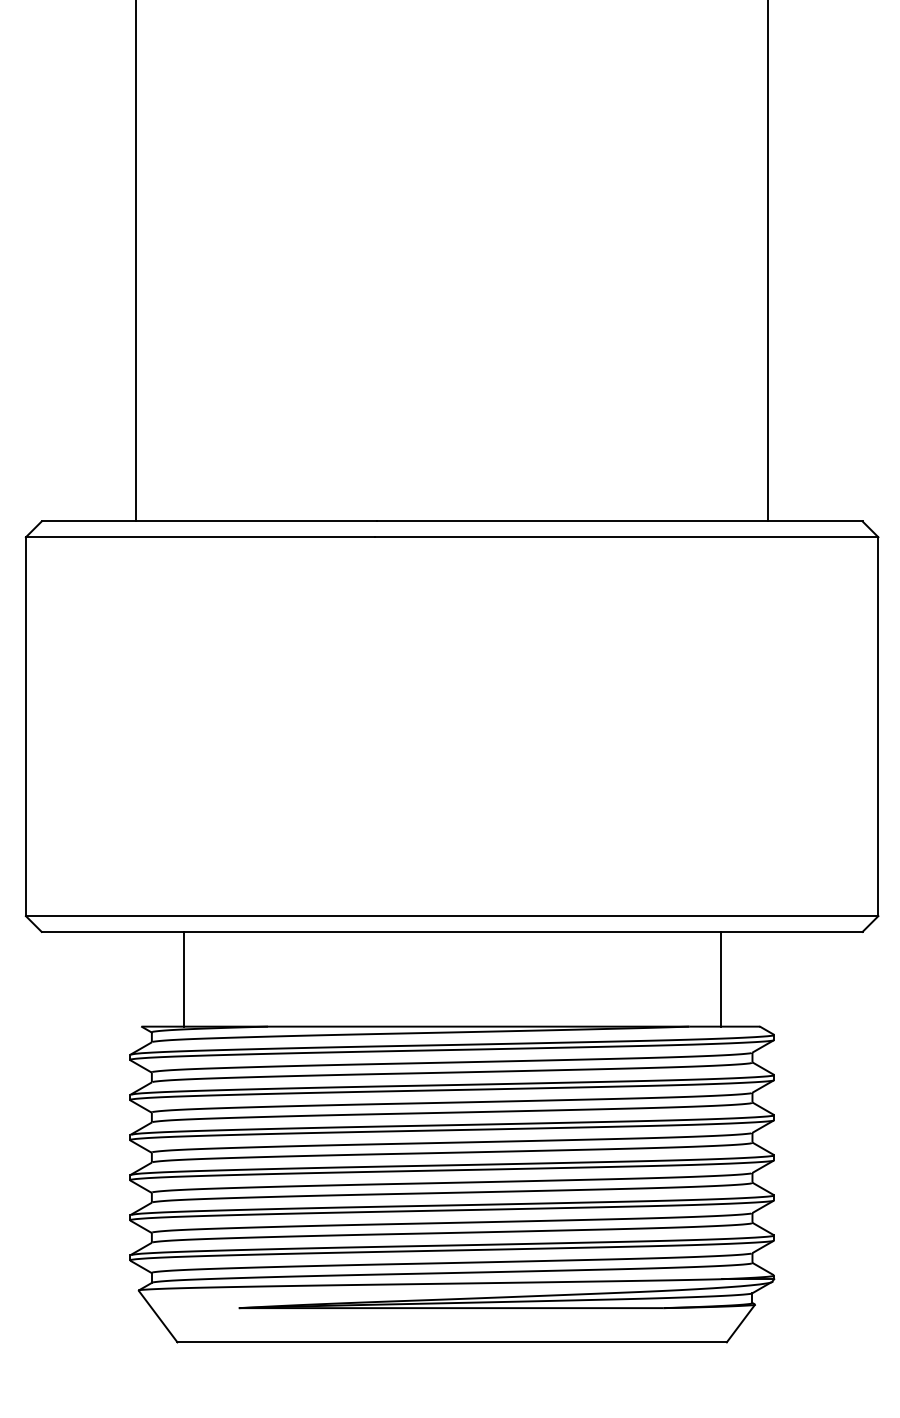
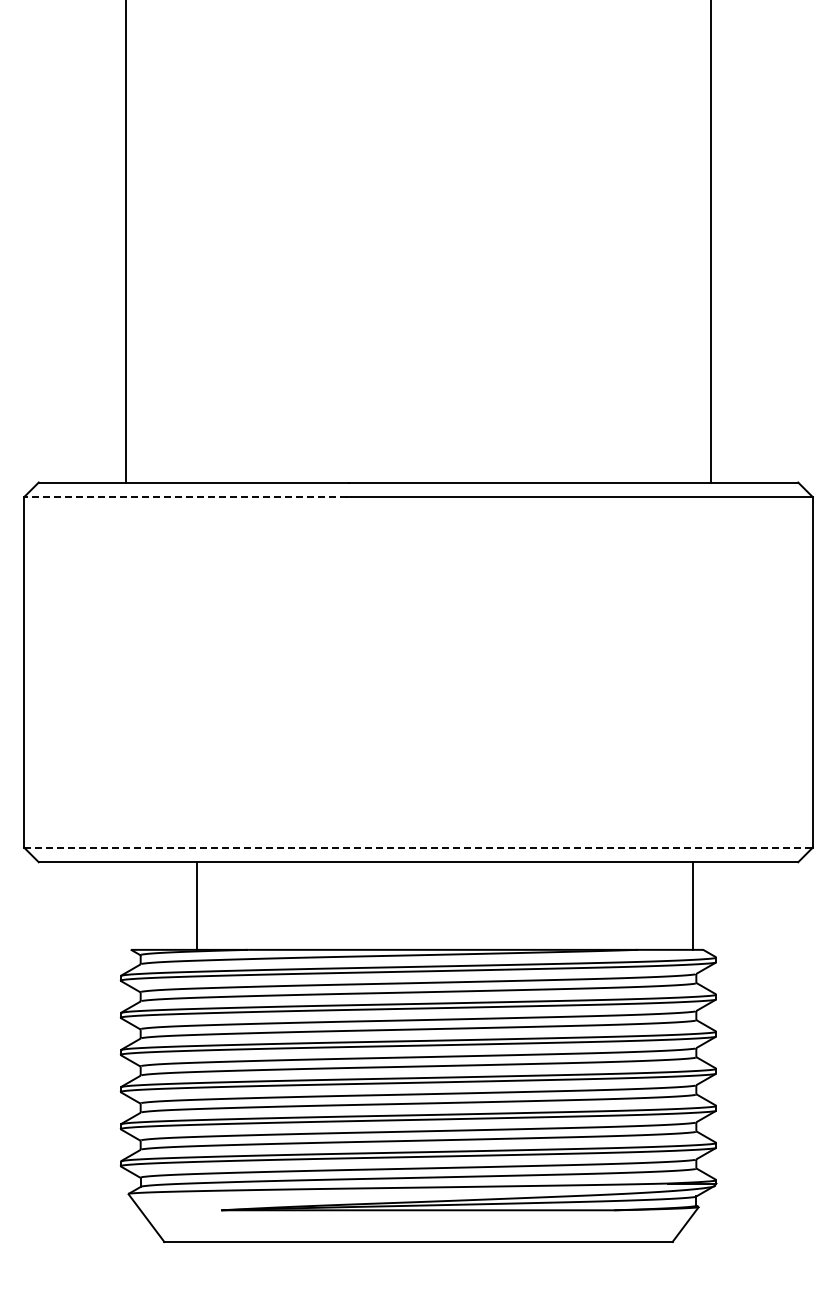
line: (199, 537) -> (184, 497), solid -> dashed
line: (453, 915) -> (419, 847), solid -> dashed
line: (184, 978) -> (197, 905), moved
line: (720, 978) -> (692, 905), moved

